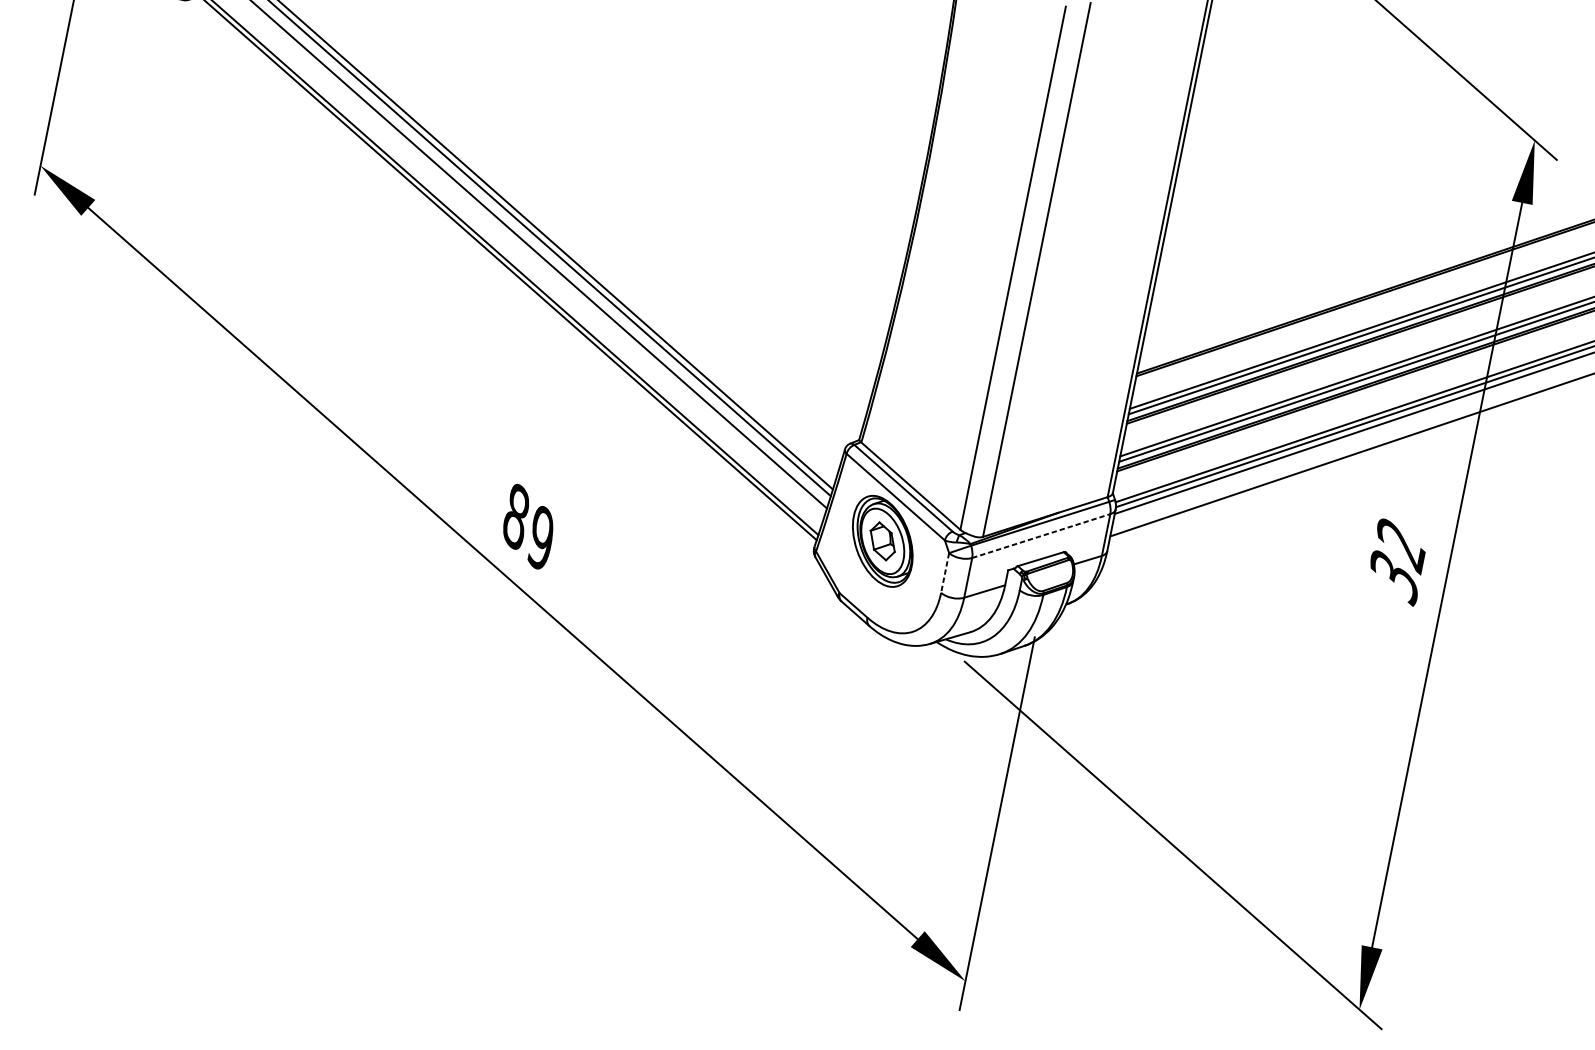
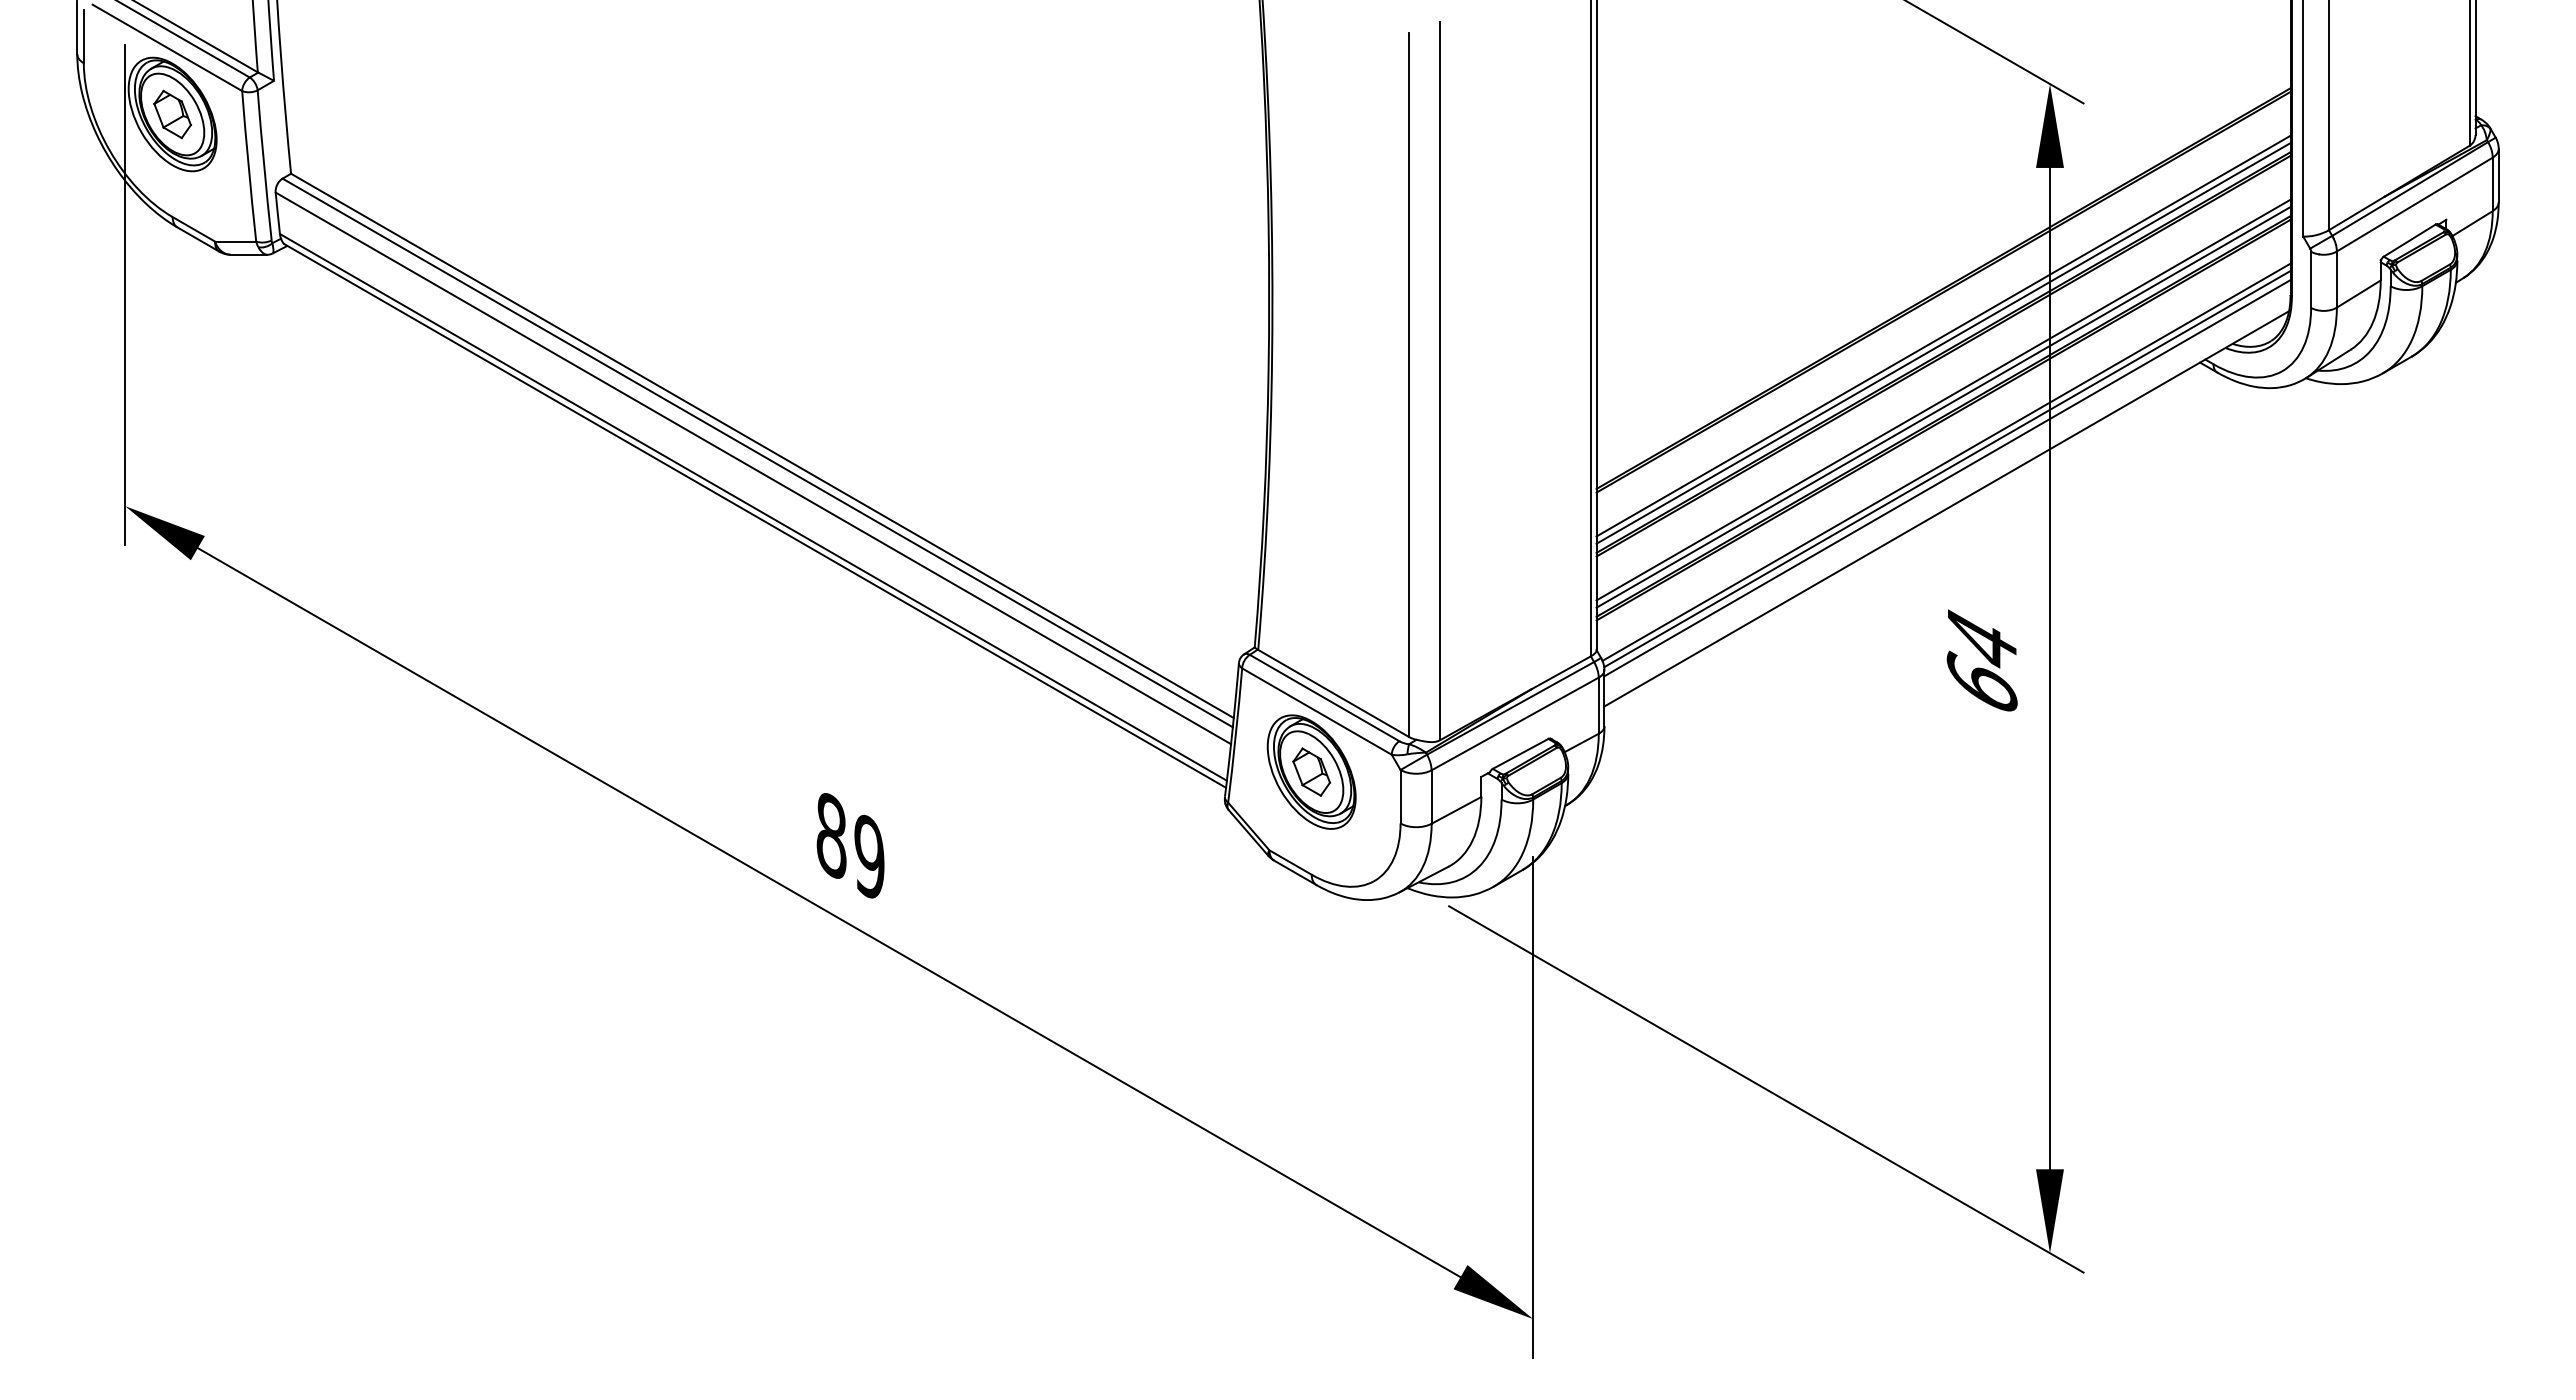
line: (1041, 535) -> (1515, 723), dashed -> solid
text: (1397, 561) -> (1981, 663), 32 -> 64
line: (945, 572) -> (1400, 796), dashed -> solid

